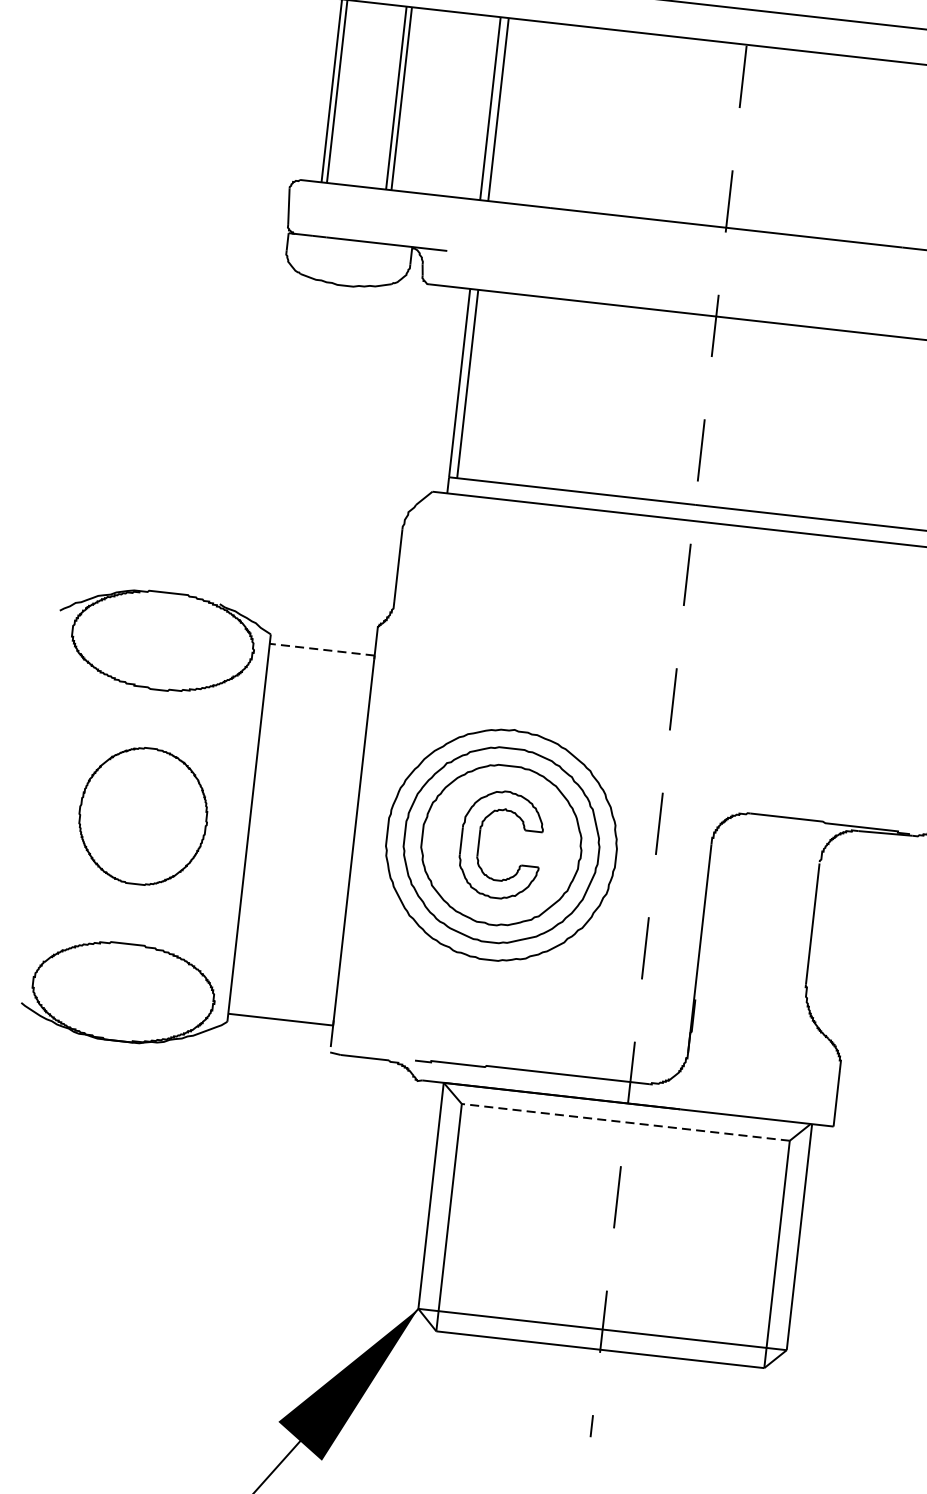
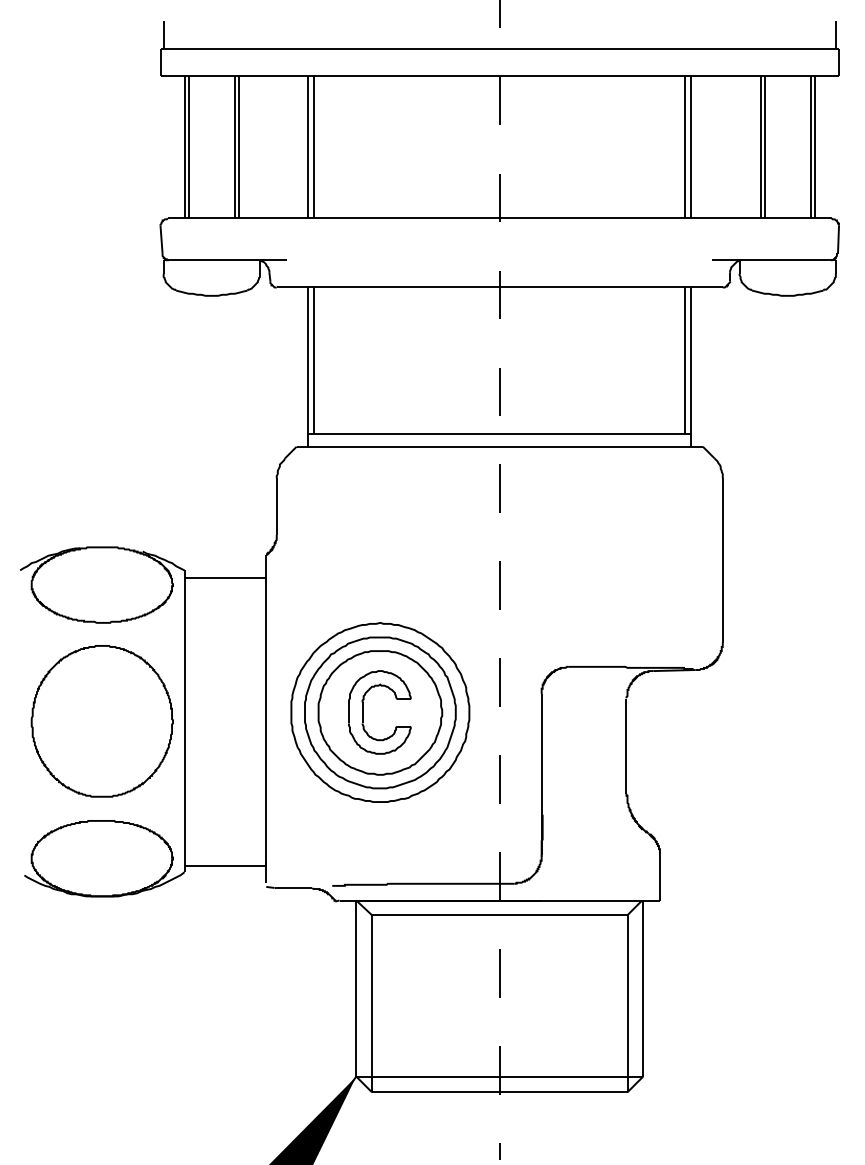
line: (322, 649) -> (225, 577), dashed -> solid
part: (142, 816) -> (101, 721), size x1.43
line: (625, 1122) -> (499, 915), dashed -> solid

